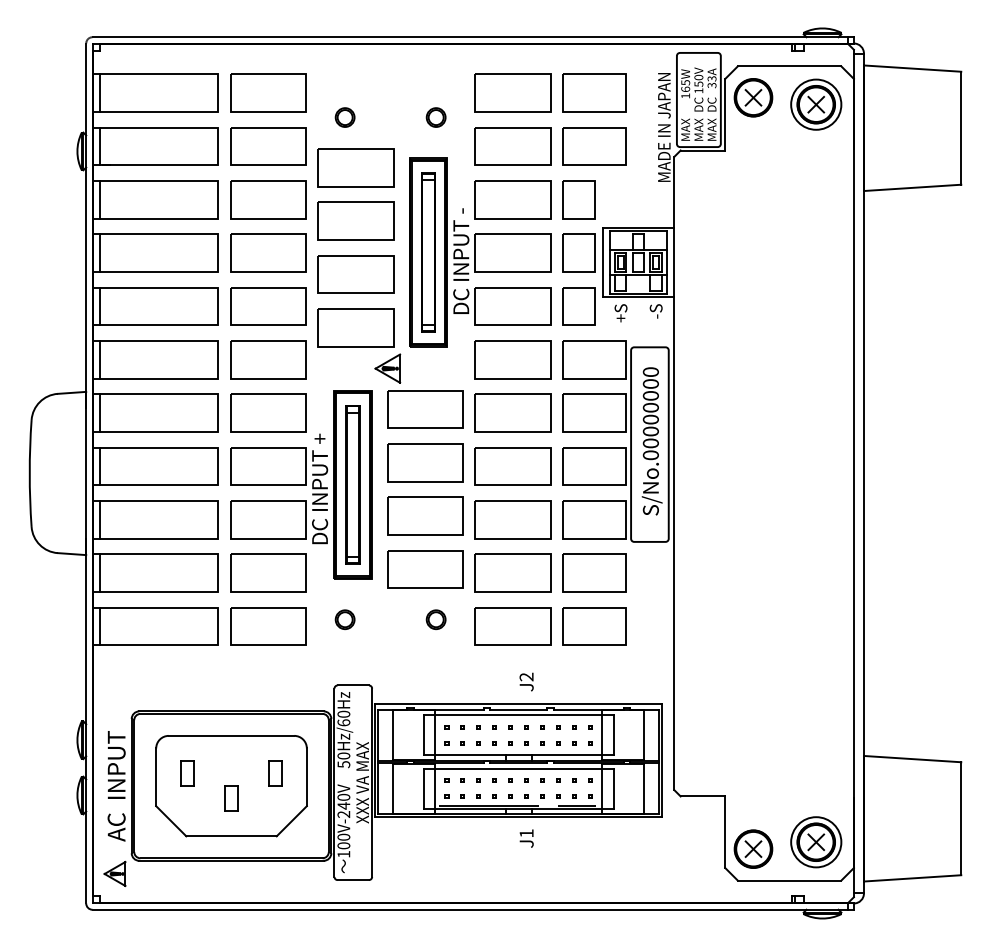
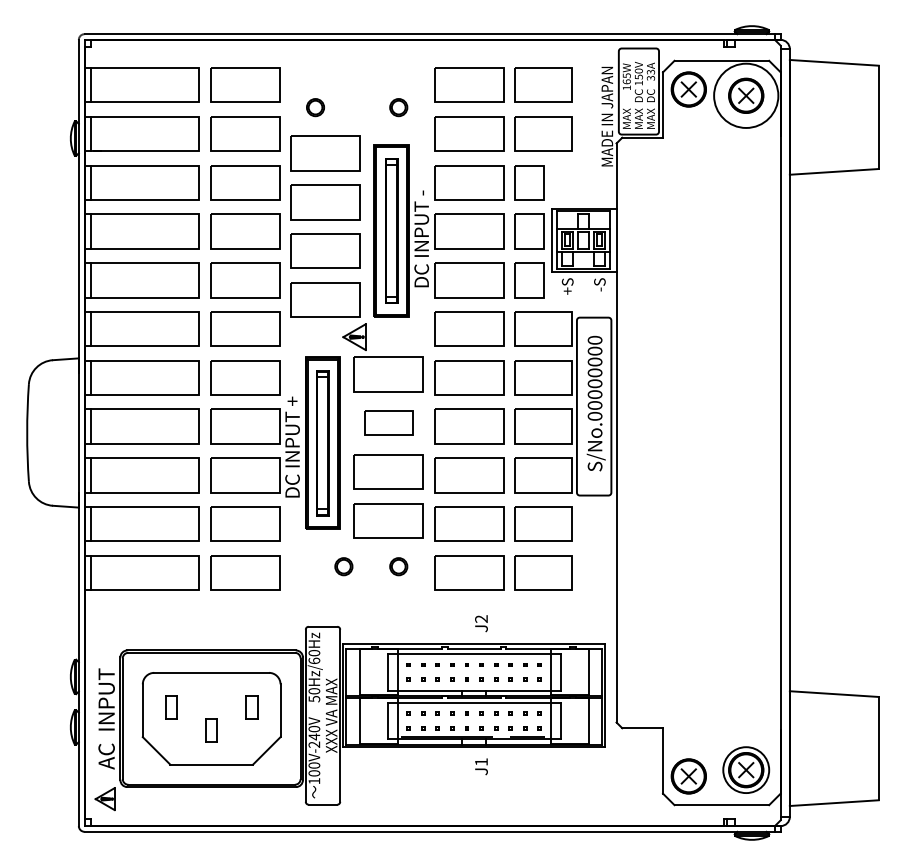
circle: (816, 104) -> (746, 95), size x1.4
part: (425, 462) -> (389, 422), size x0.7
part: (344, 619) -> (343, 566), moved

